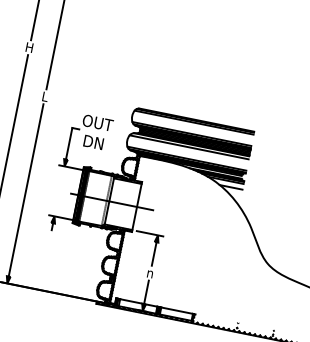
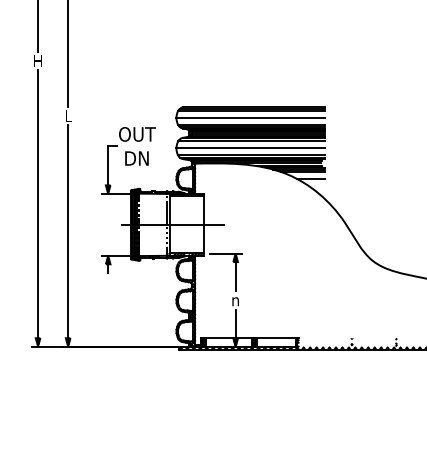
line: (192, 127) -> (250, 117), added
line: (187, 152) -> (250, 148), added

